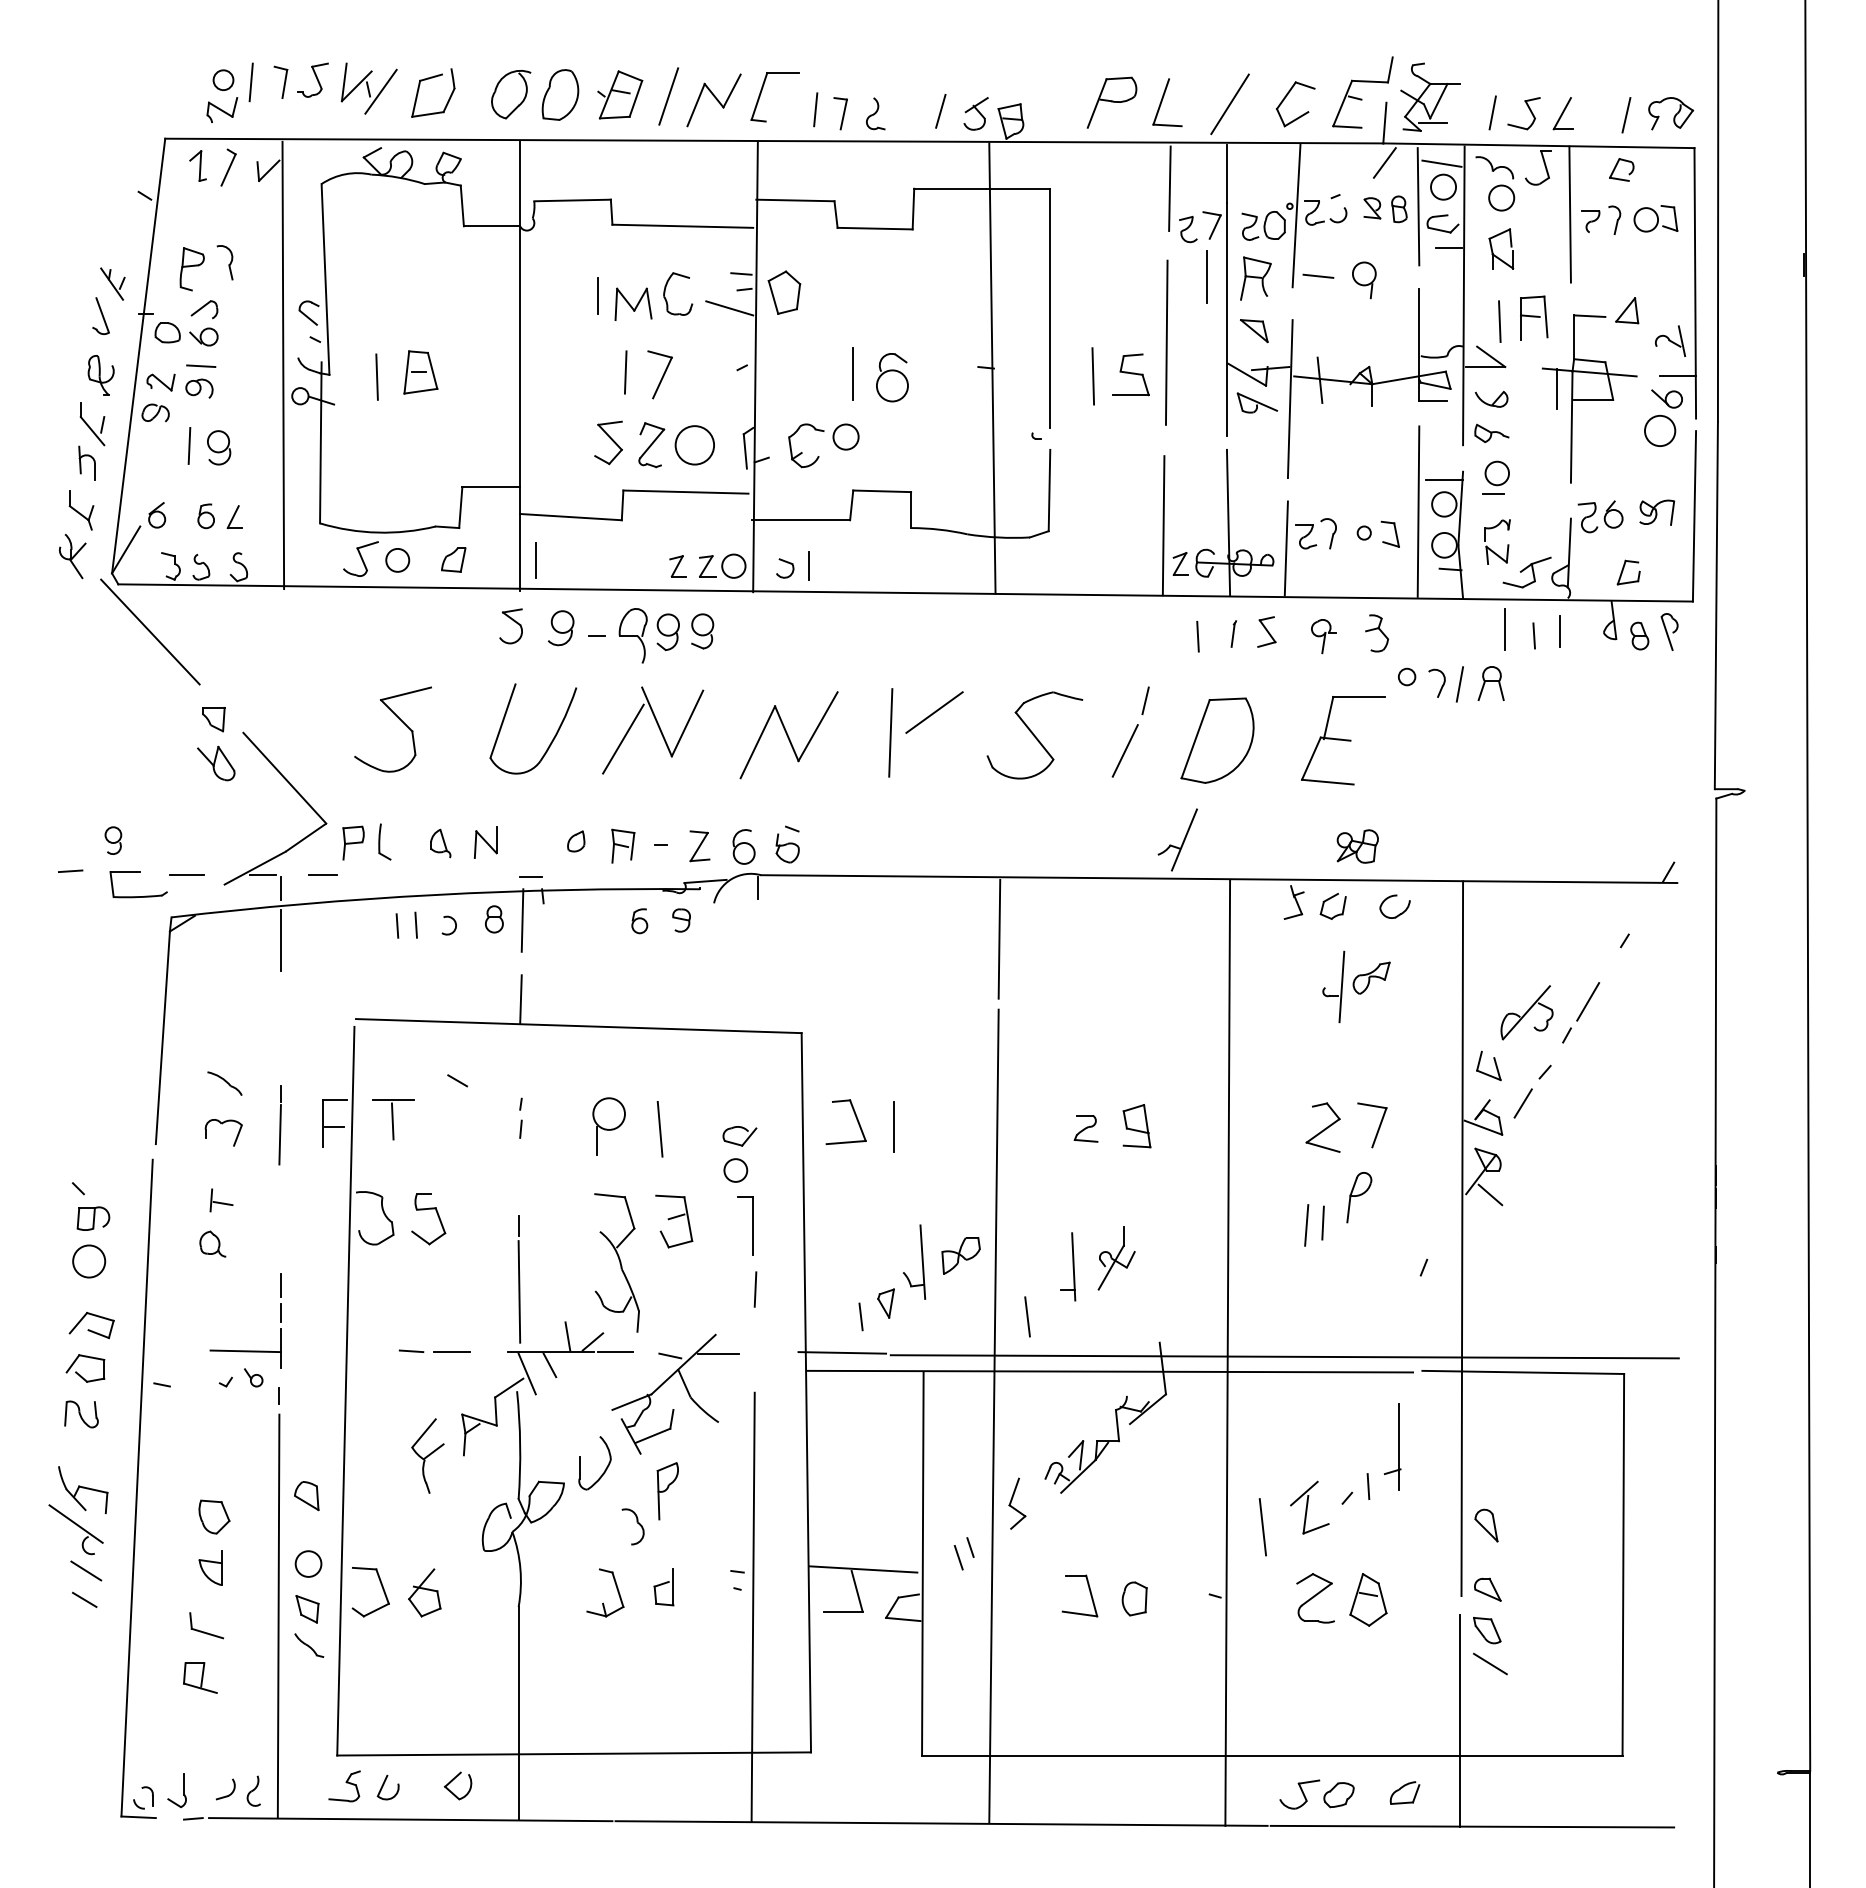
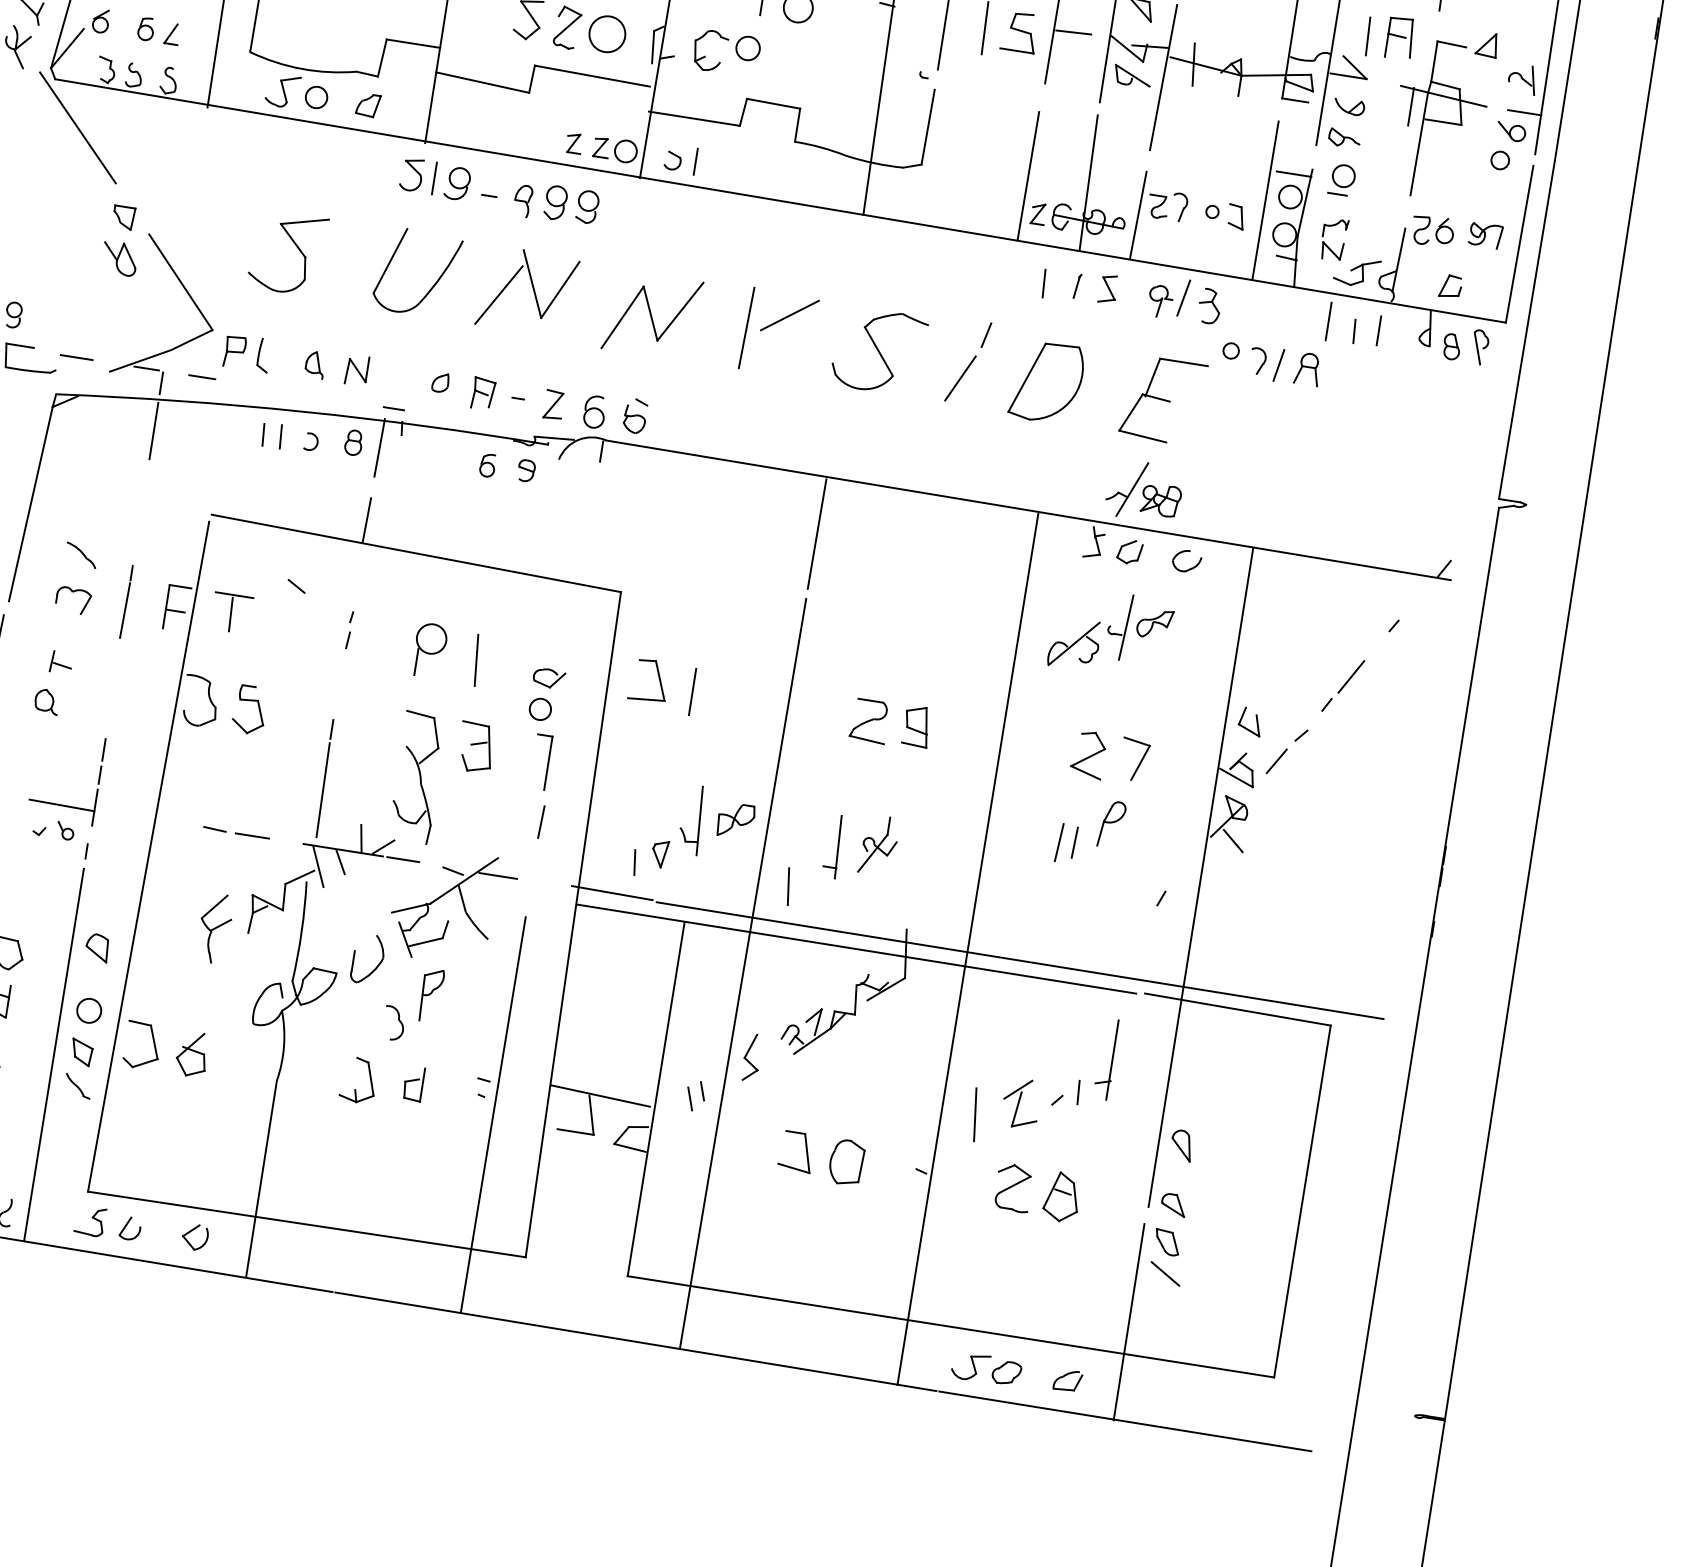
line: (1187, 366) -> (1073, 32), added
circle: (1659, 430) -> (1499, 159), size x0.62
line: (535, 560) -> (434, 178), moved
line: (1348, 628) -> (1184, 297), added
part: (633, 635) -> (523, 200), size x0.62
part: (1177, 839) -> (1125, 488), moved
part: (1526, 1012) -> (1074, 643), moved
part: (1085, 1128) -> (869, 721), size x1.67
part: (1134, 1598) -> (846, 1161), size x1.43

